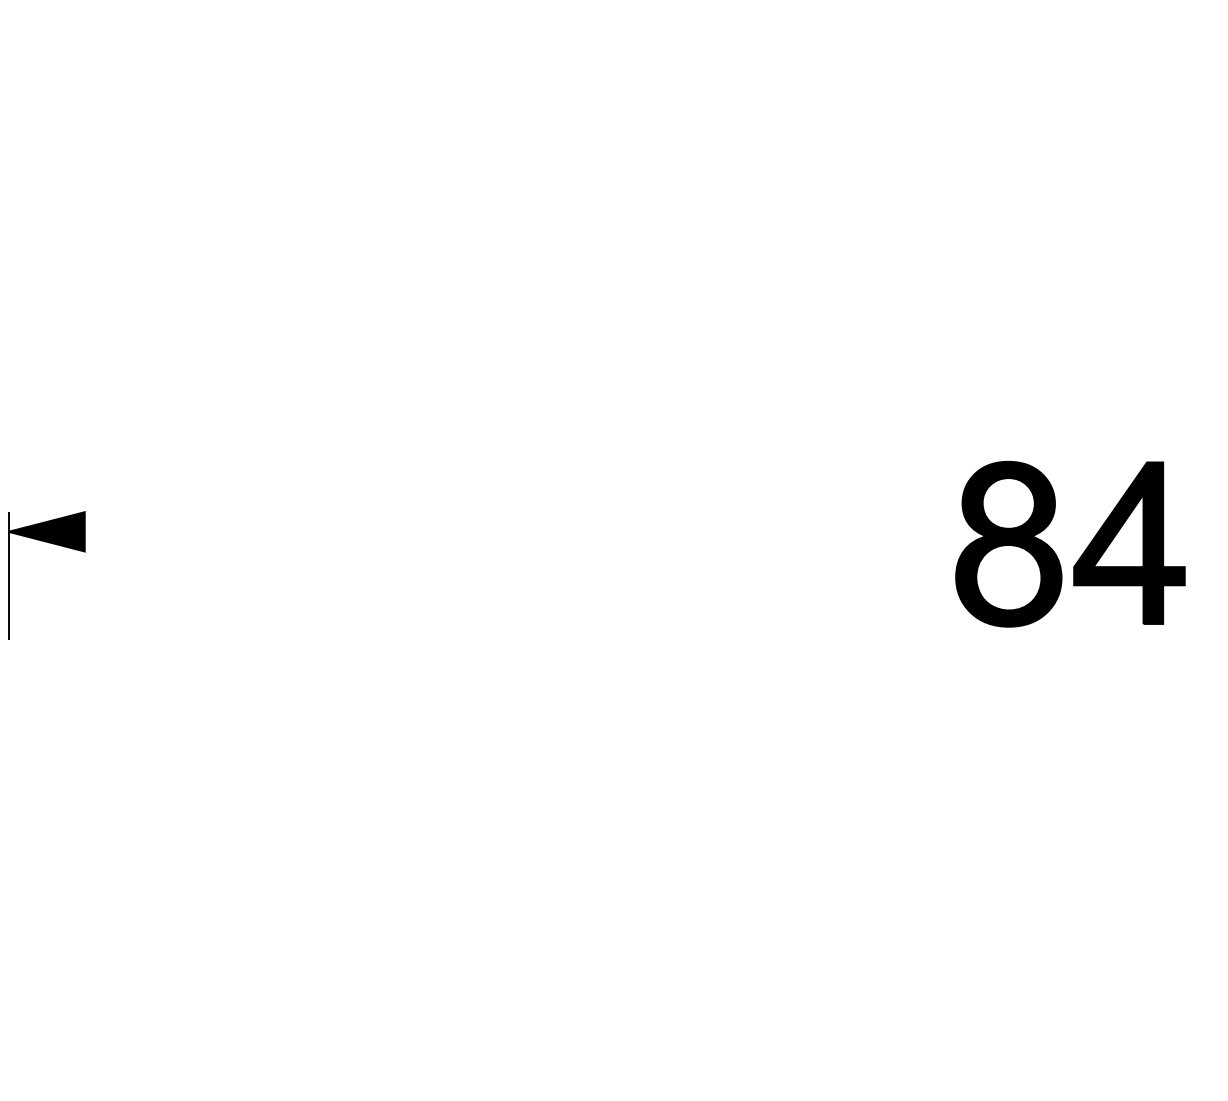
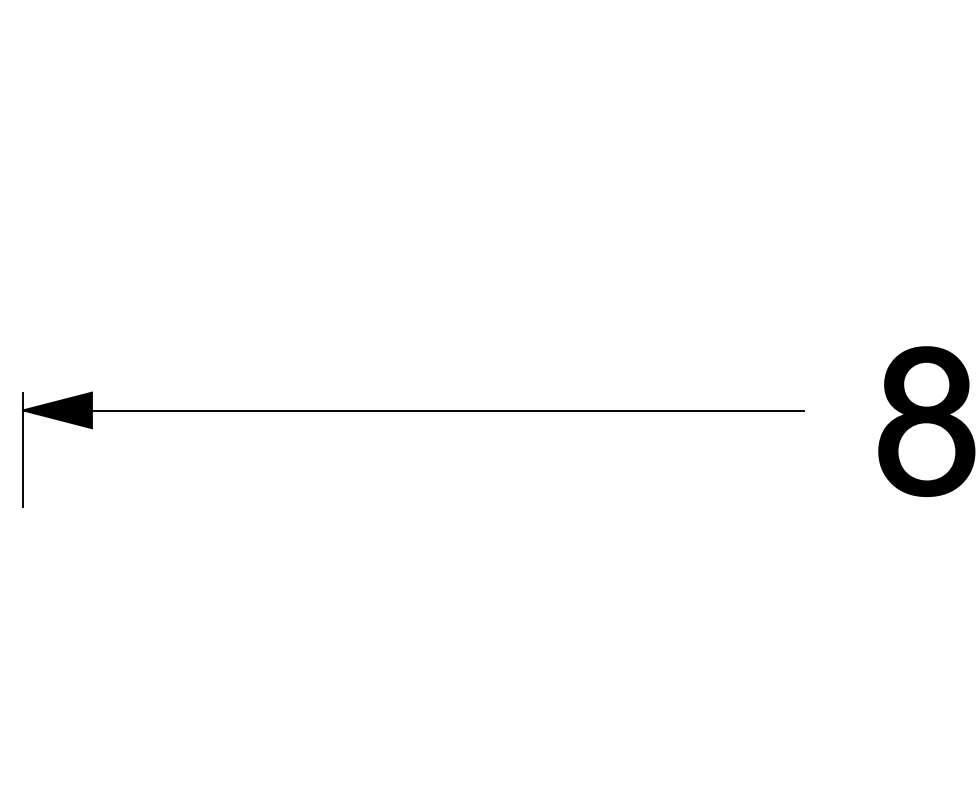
line: (440, 532) -> (413, 411), added

